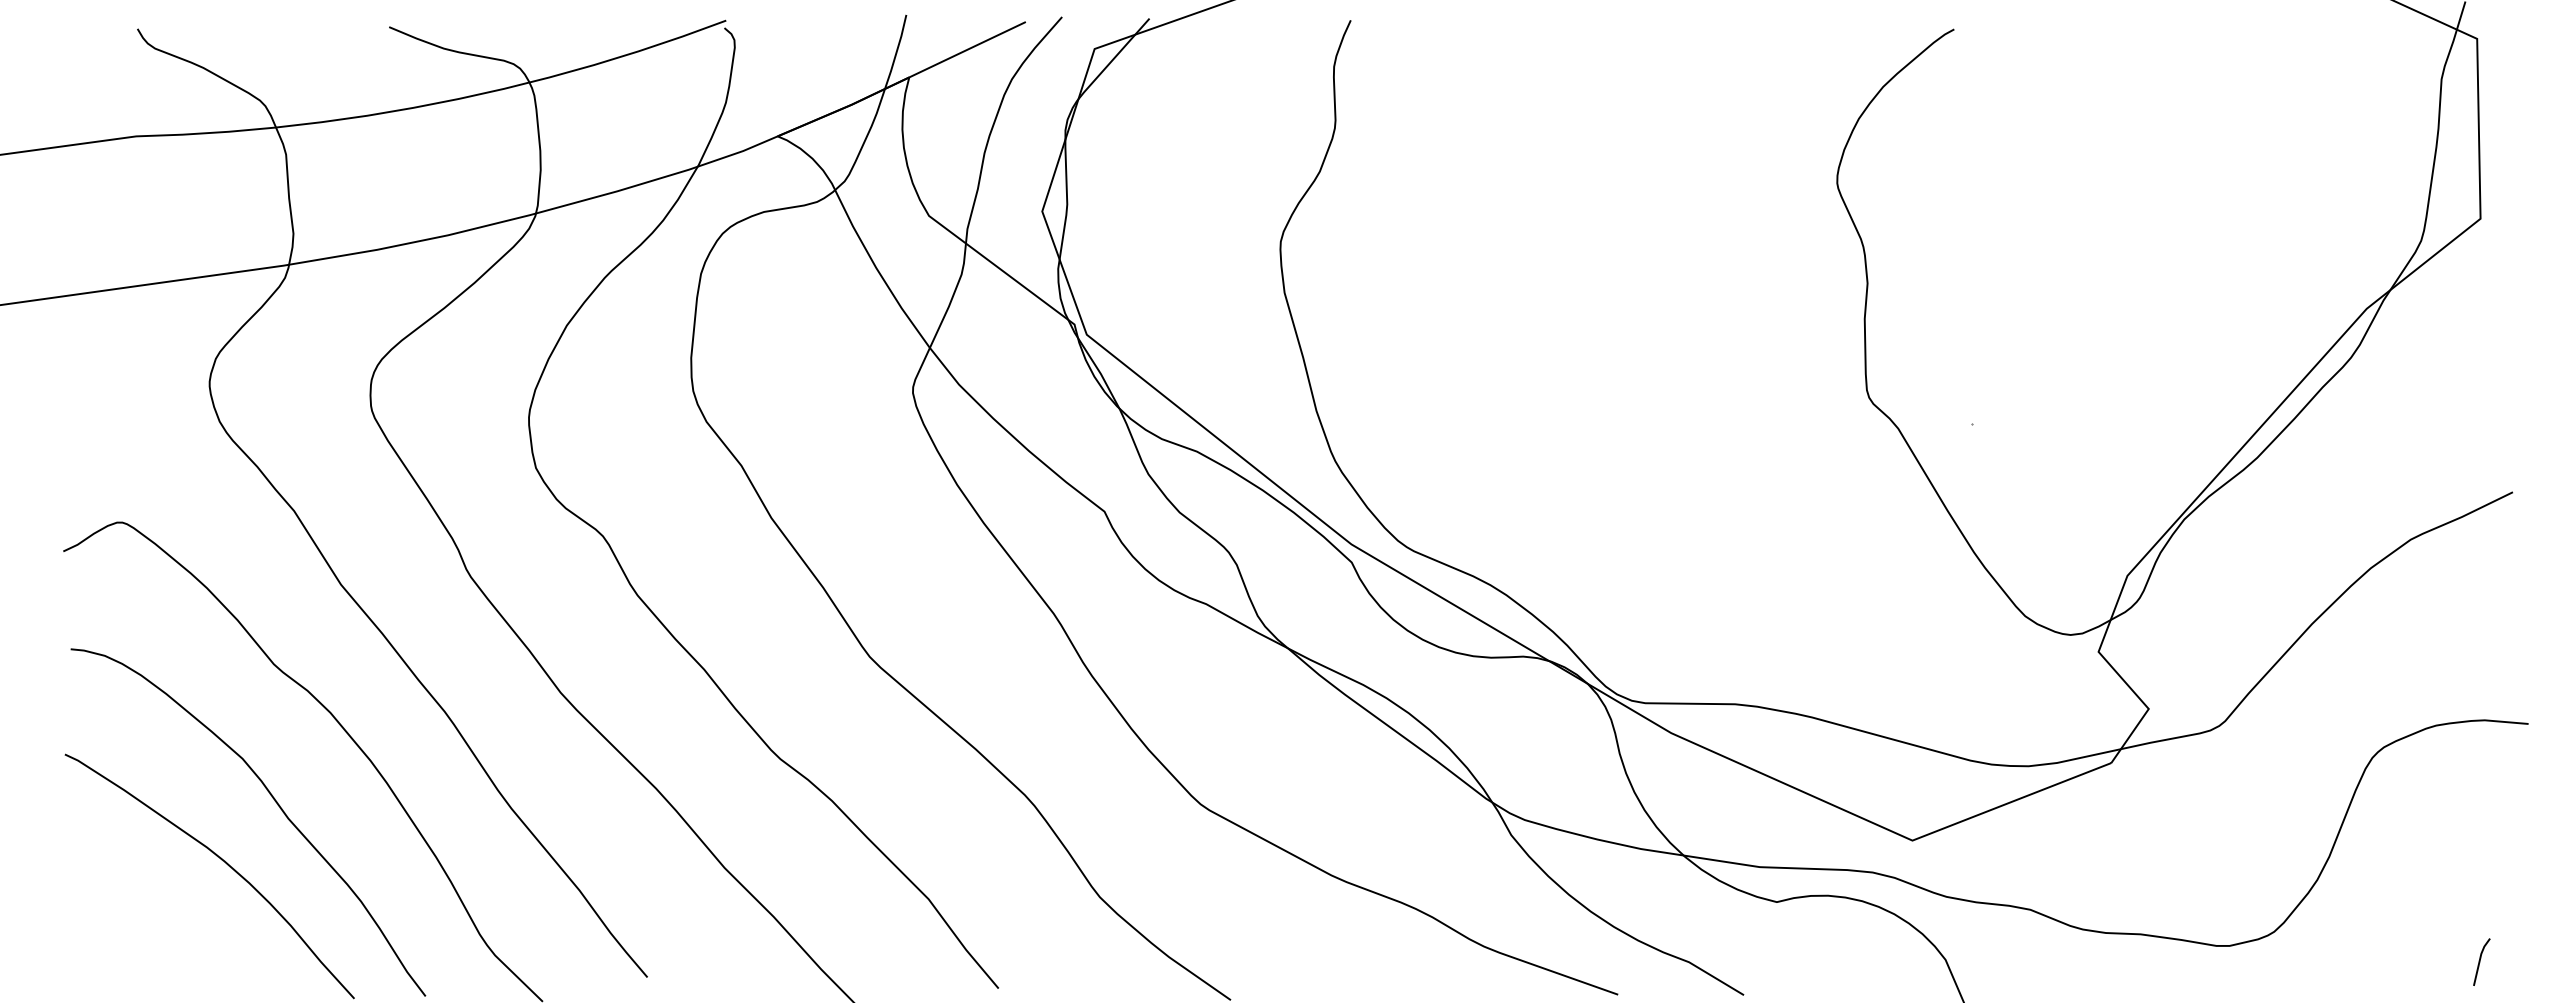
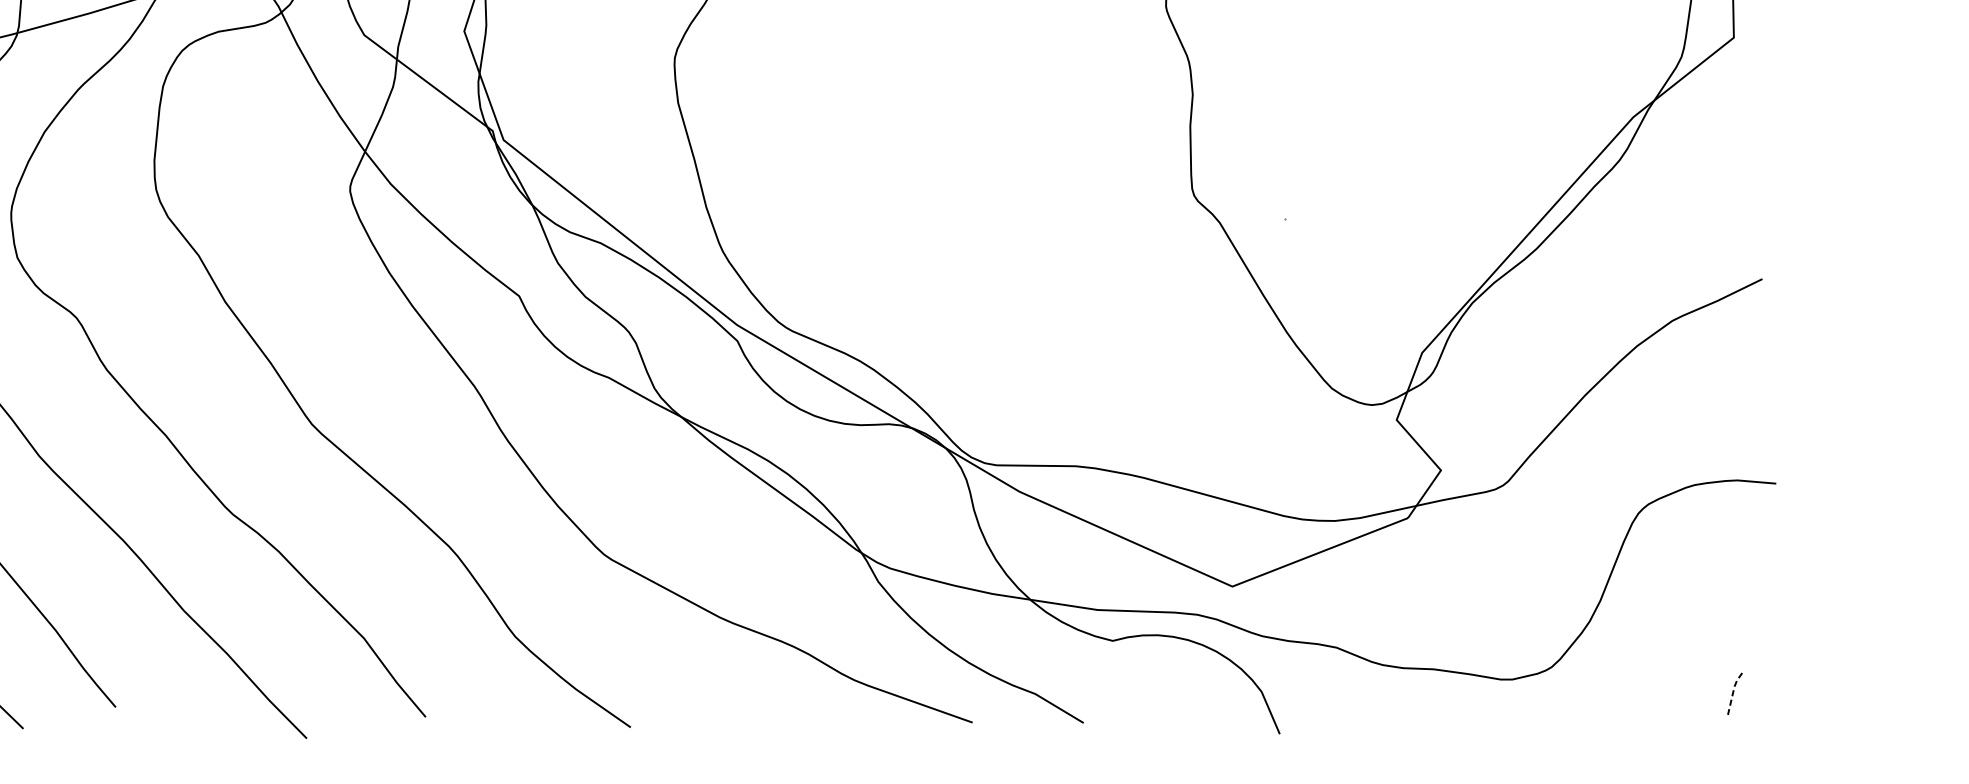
line: (2479, 960) -> (1732, 692), solid -> dashed

